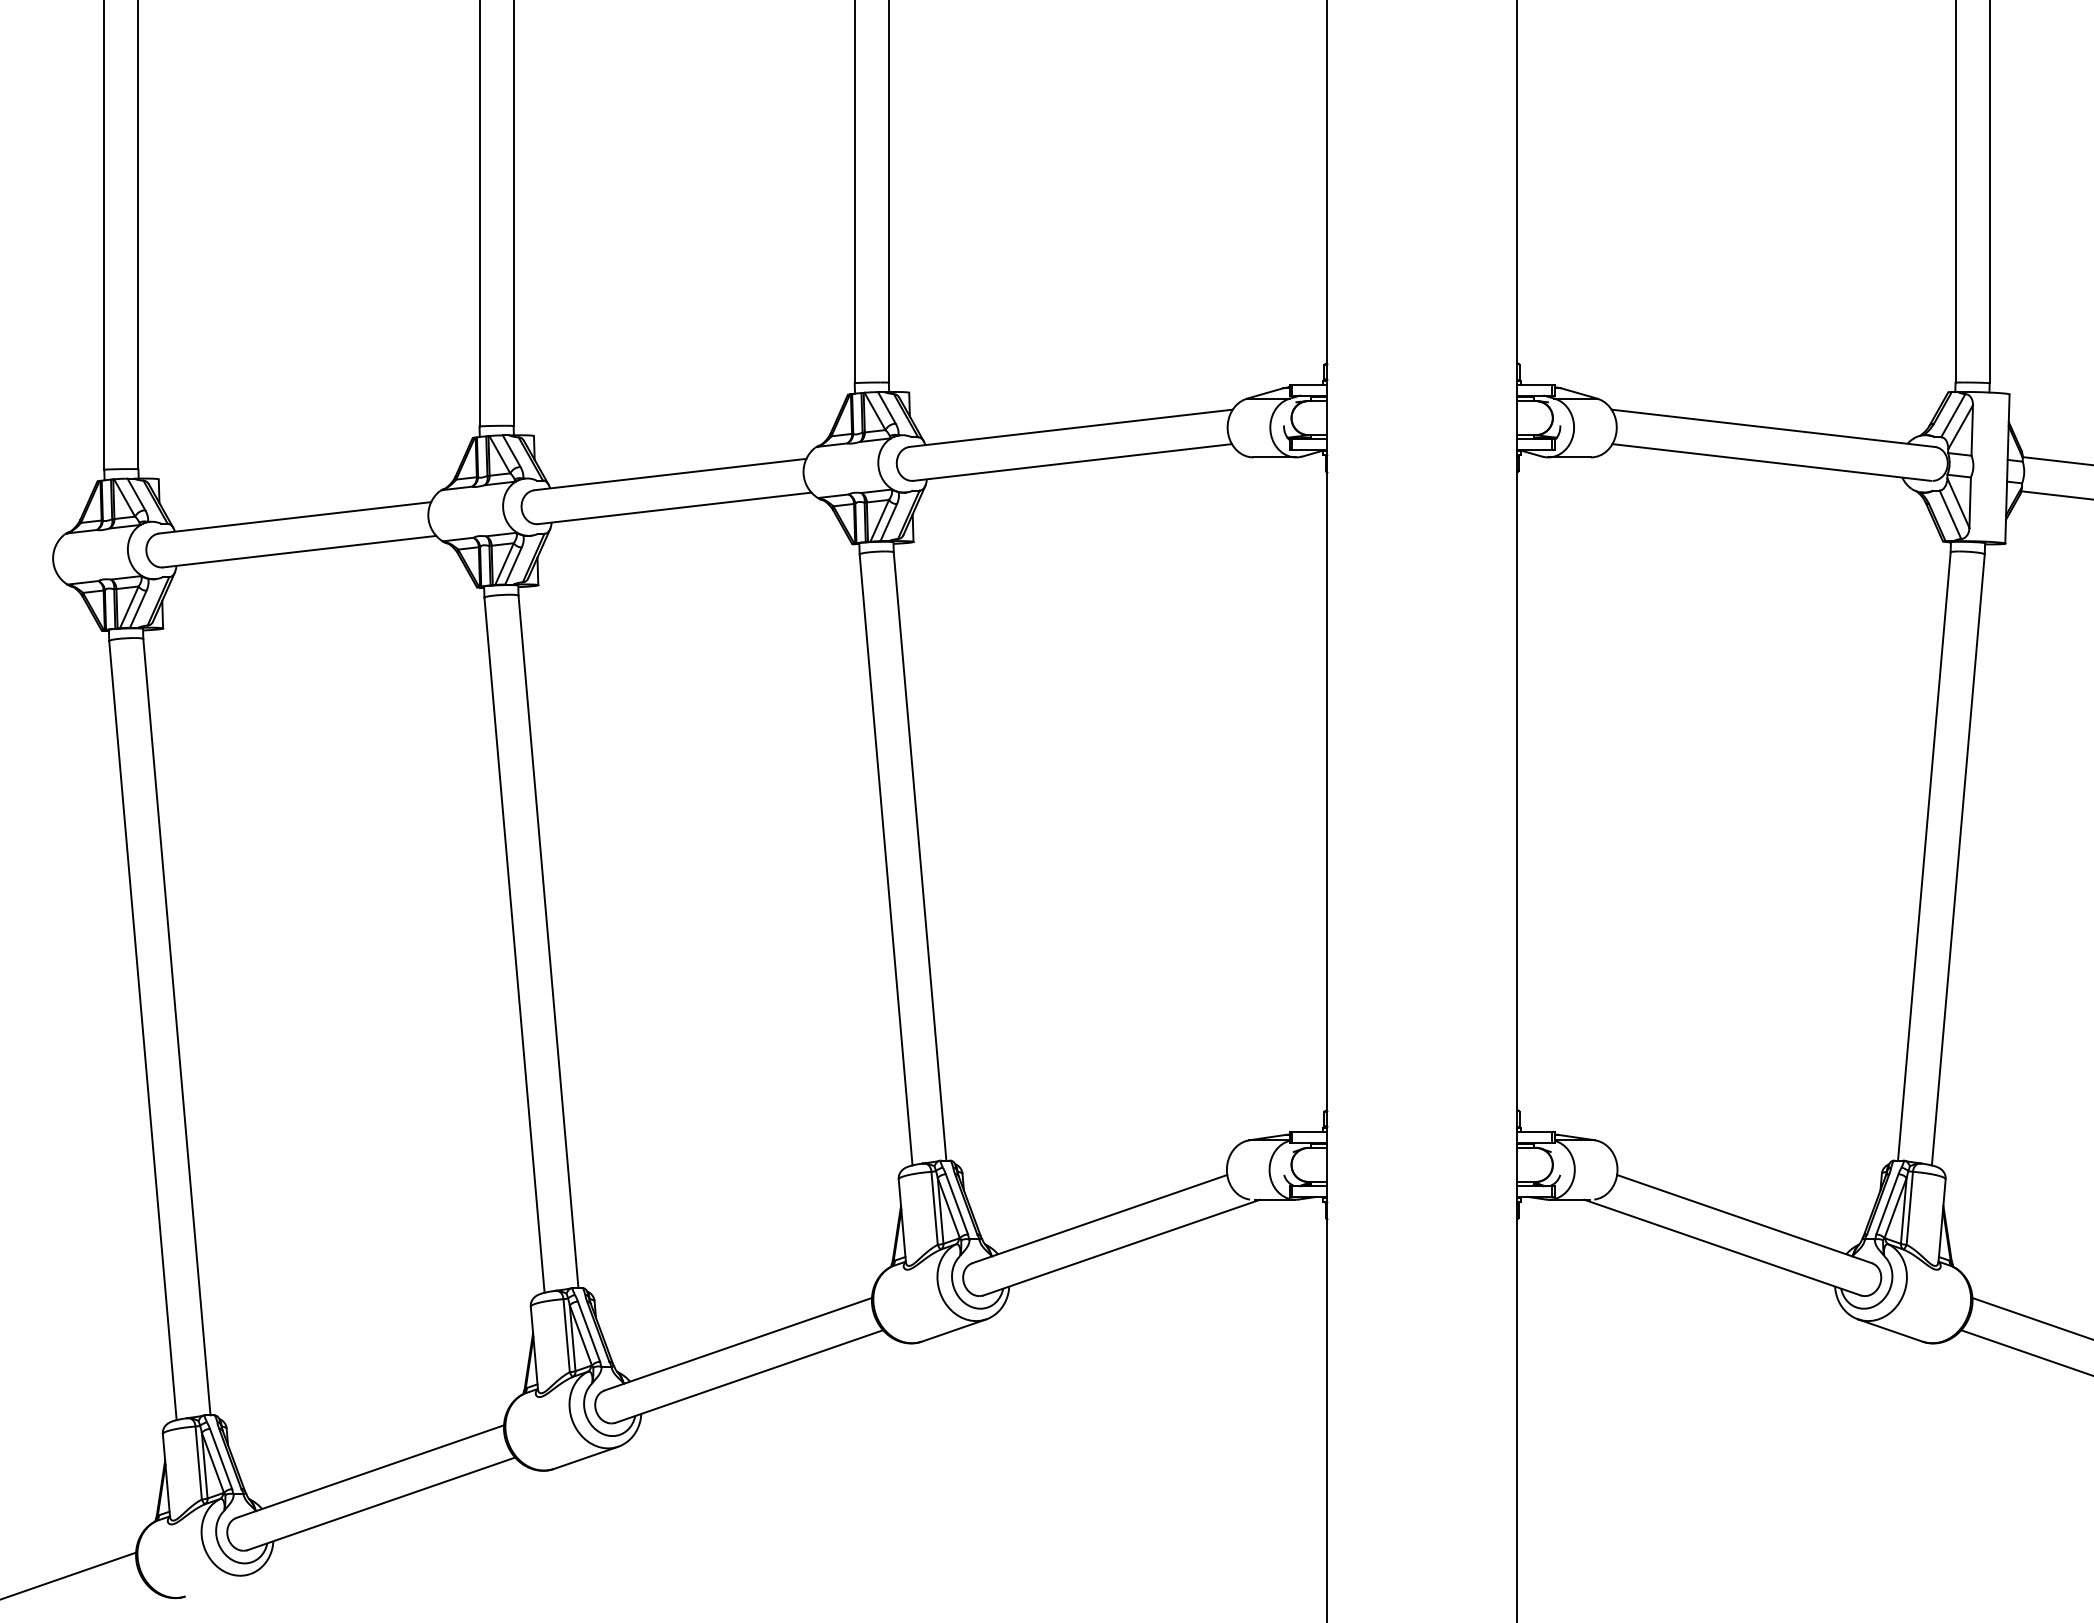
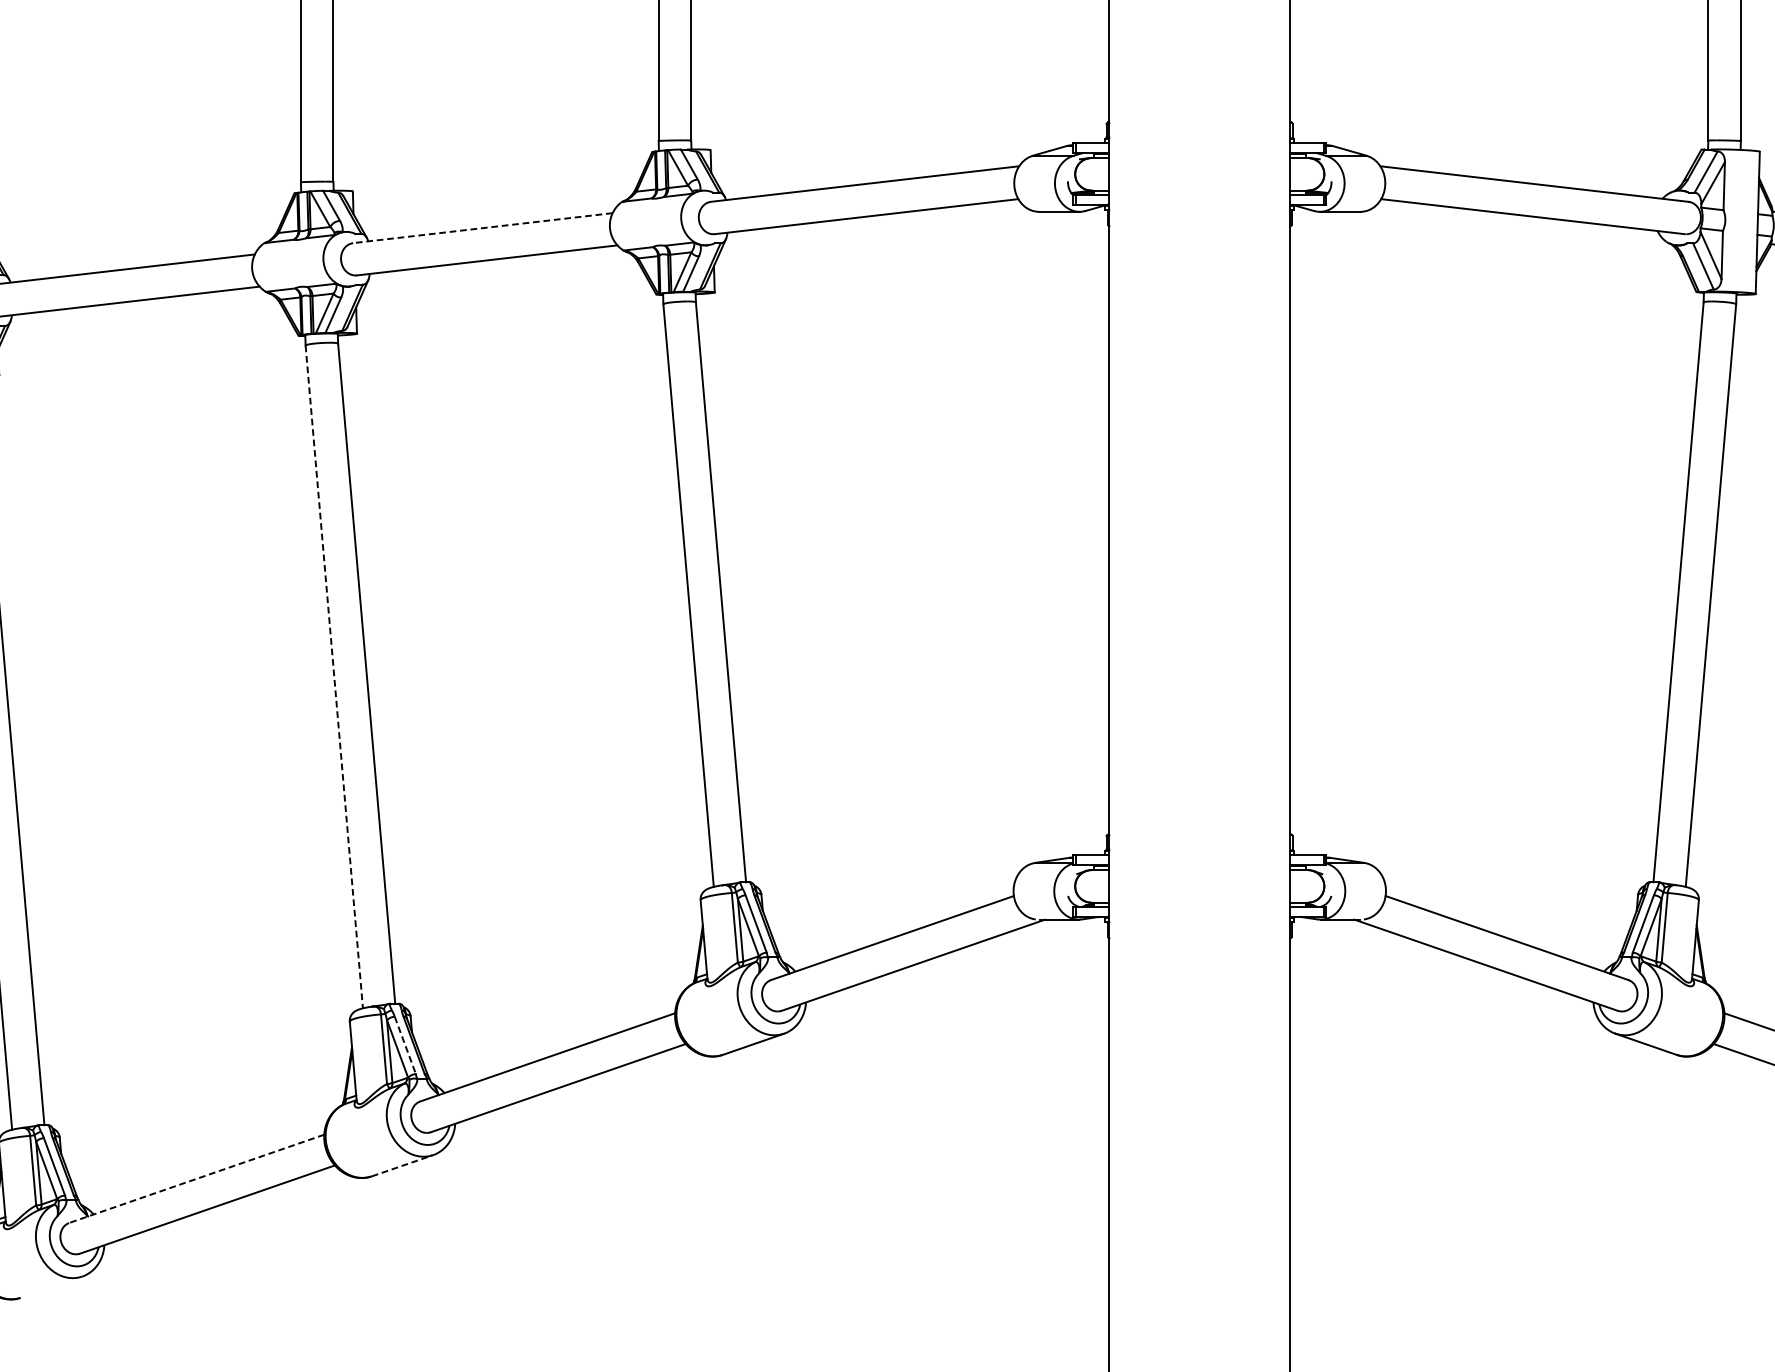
line: (670, 474) -> (483, 228), solid -> dashed
line: (514, 945) -> (334, 677), solid -> dashed
line: (589, 1332) -> (405, 1046), solid -> dashed
line: (585, 1457) -> (401, 1165), solid -> dashed
line: (370, 1471) -> (196, 1178), solid -> dashed

